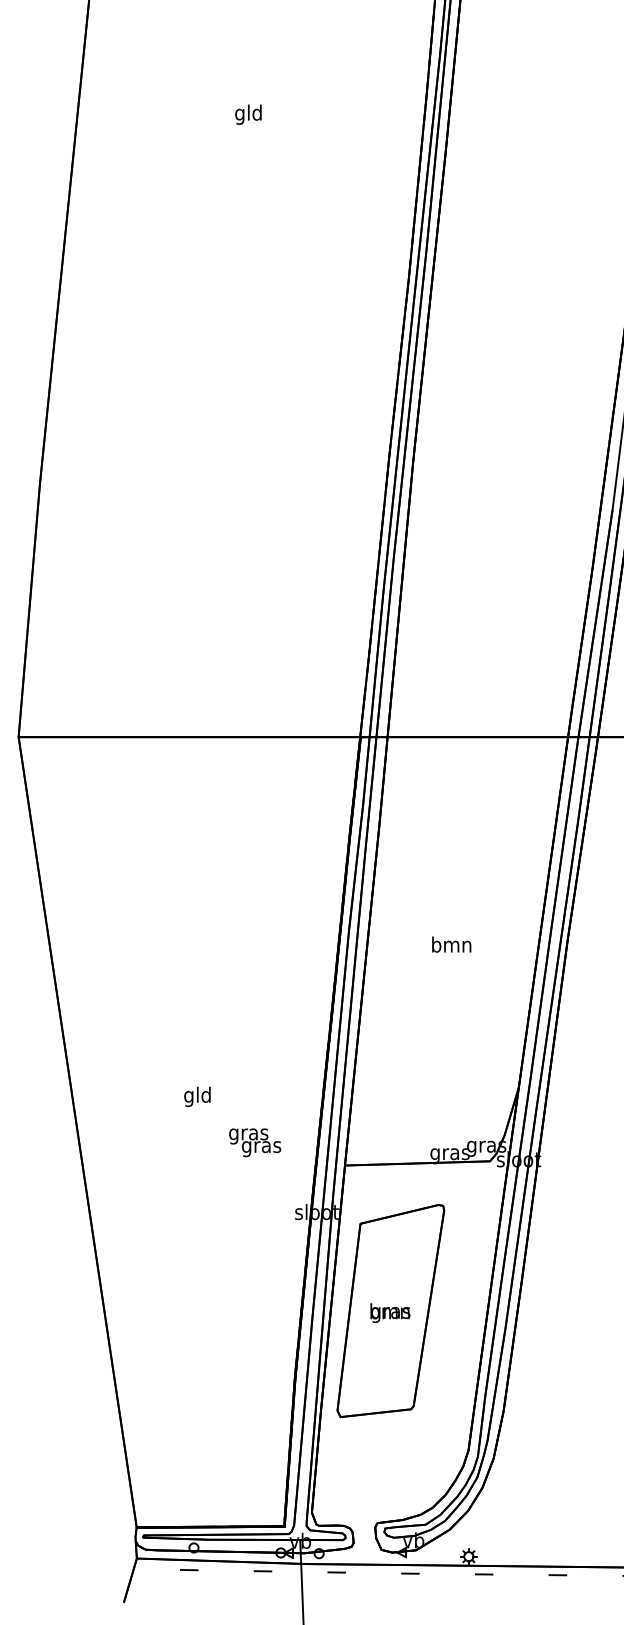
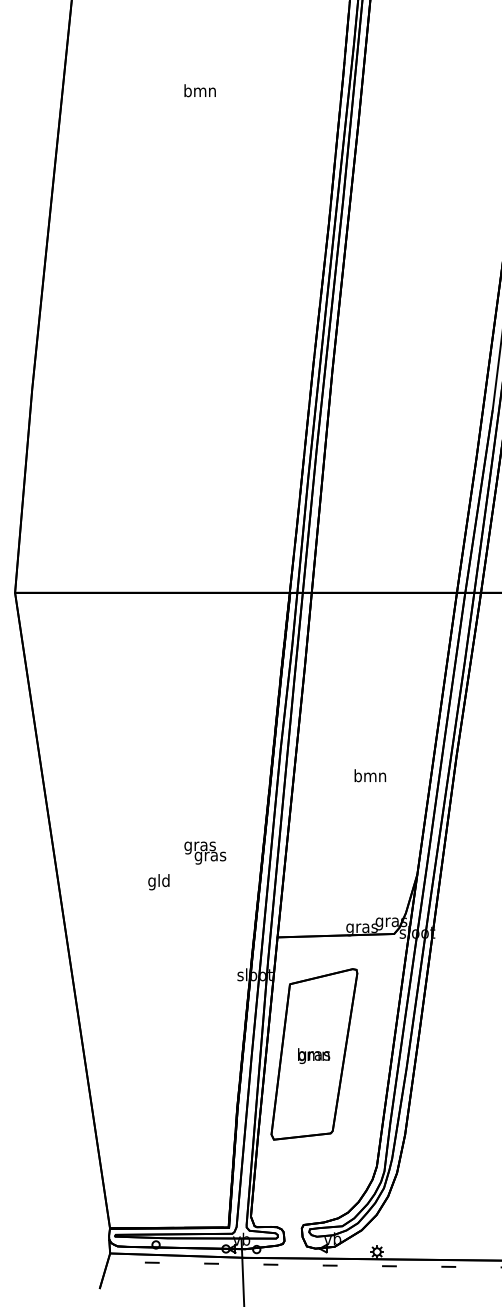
text: (247, 114) -> (199, 92), gld -> bmn
text: (451, 944) -> (370, 775), moved
text: (255, 1142) -> (205, 852), moved

